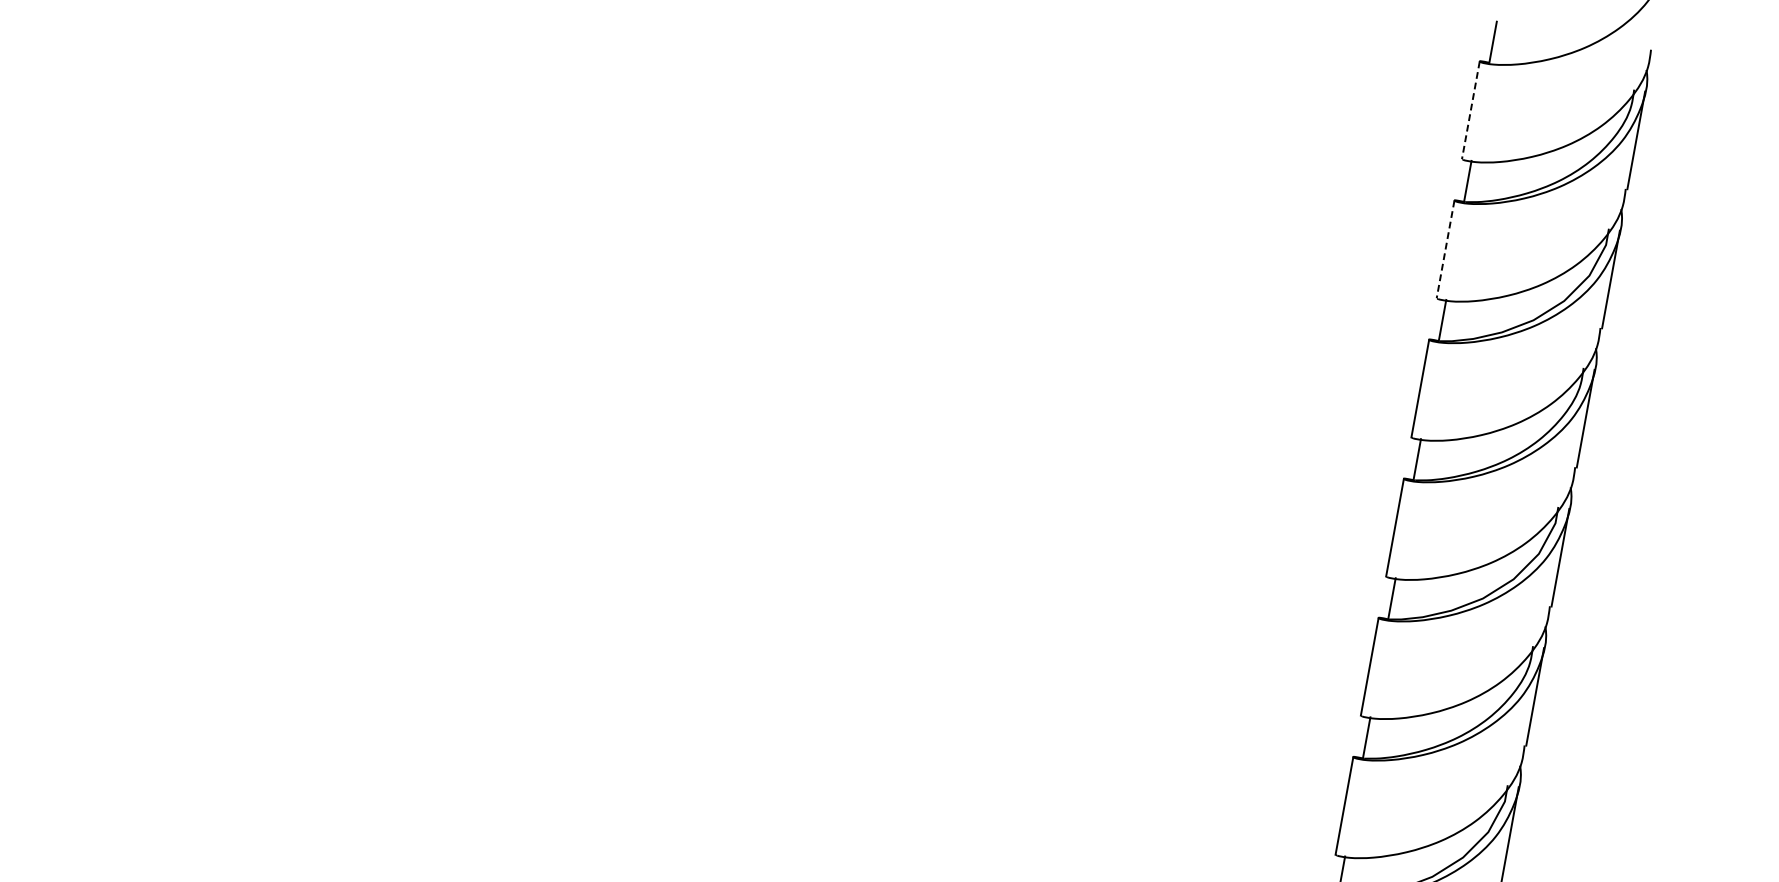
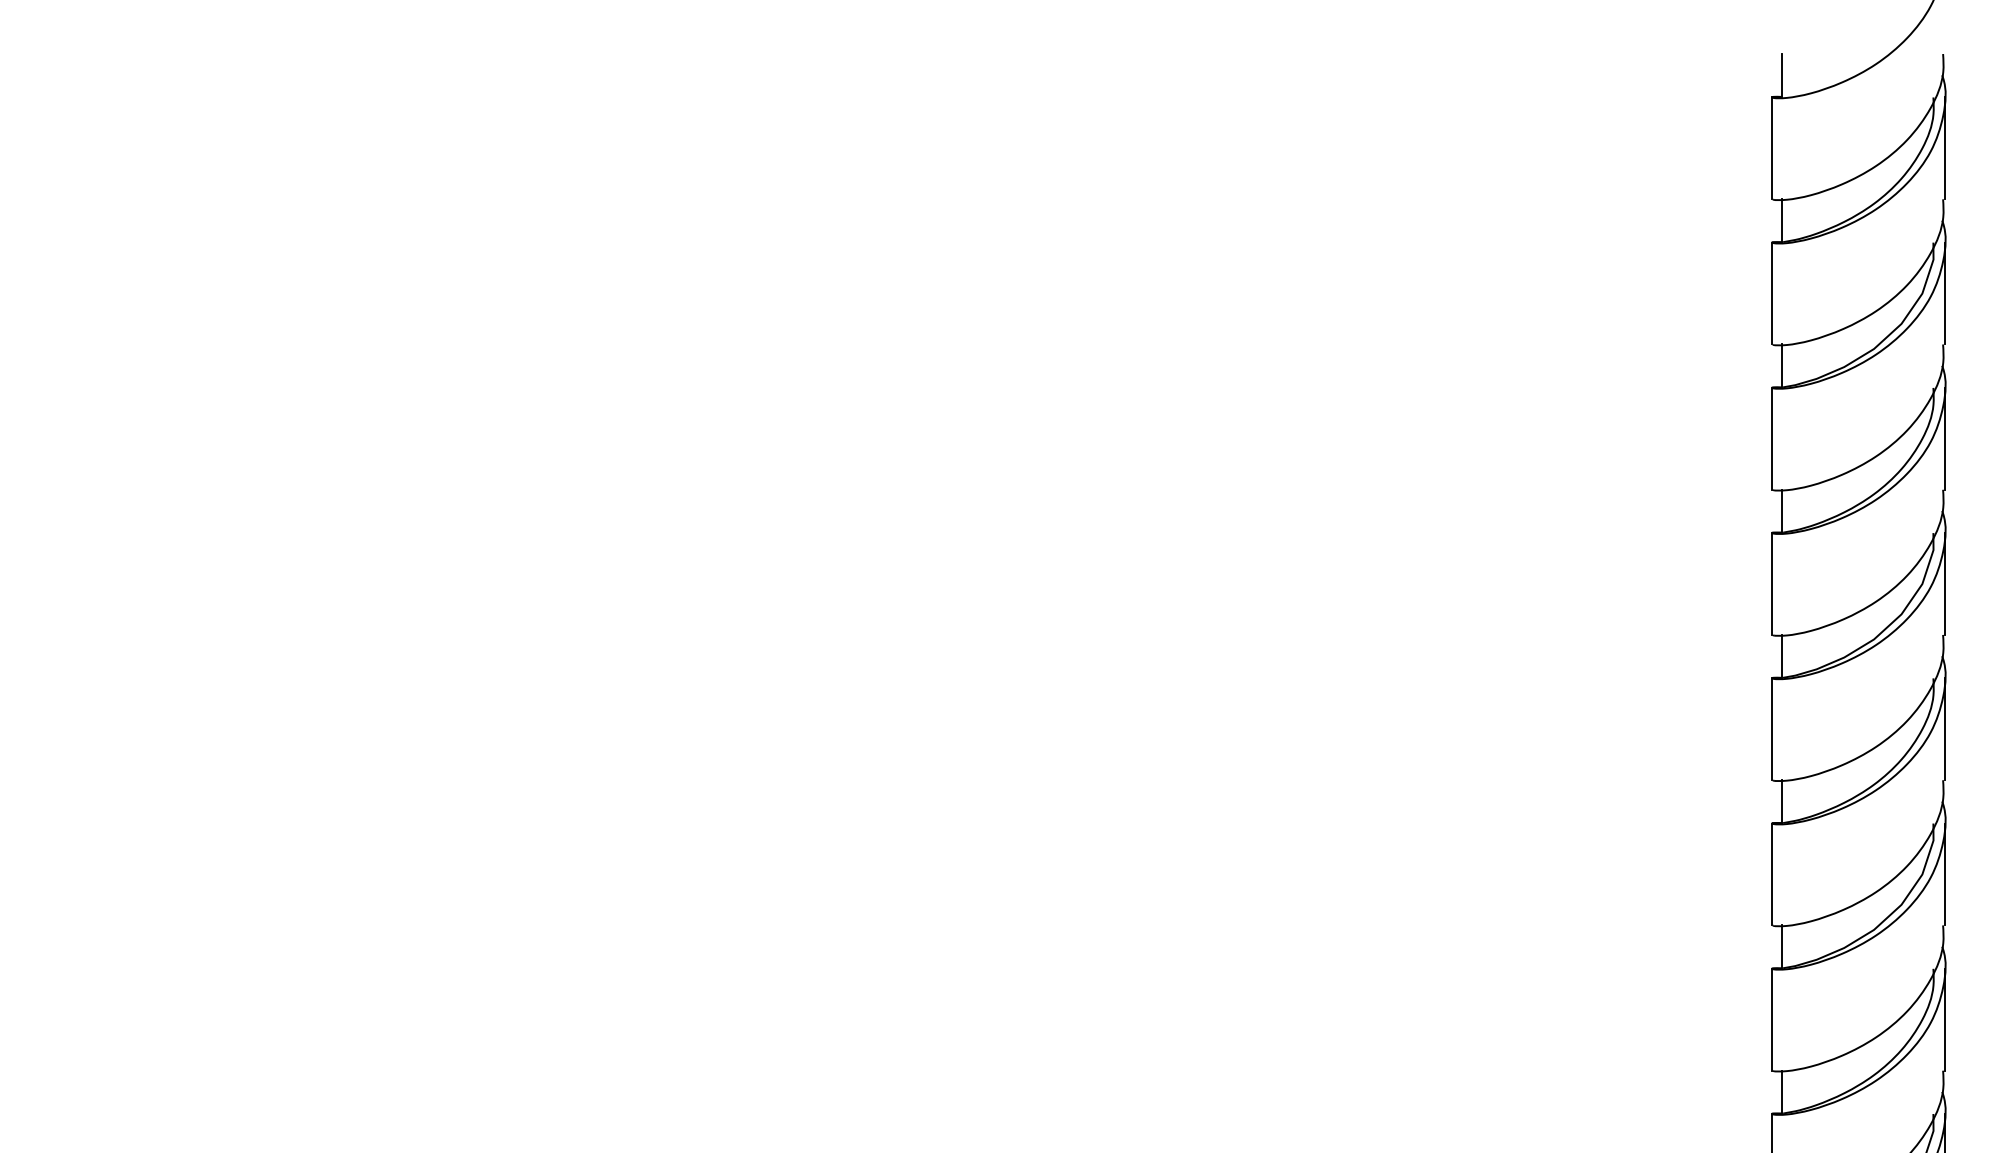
line: (1471, 110) -> (1772, 148), dashed -> solid
line: (1445, 249) -> (1772, 293), dashed -> solid

